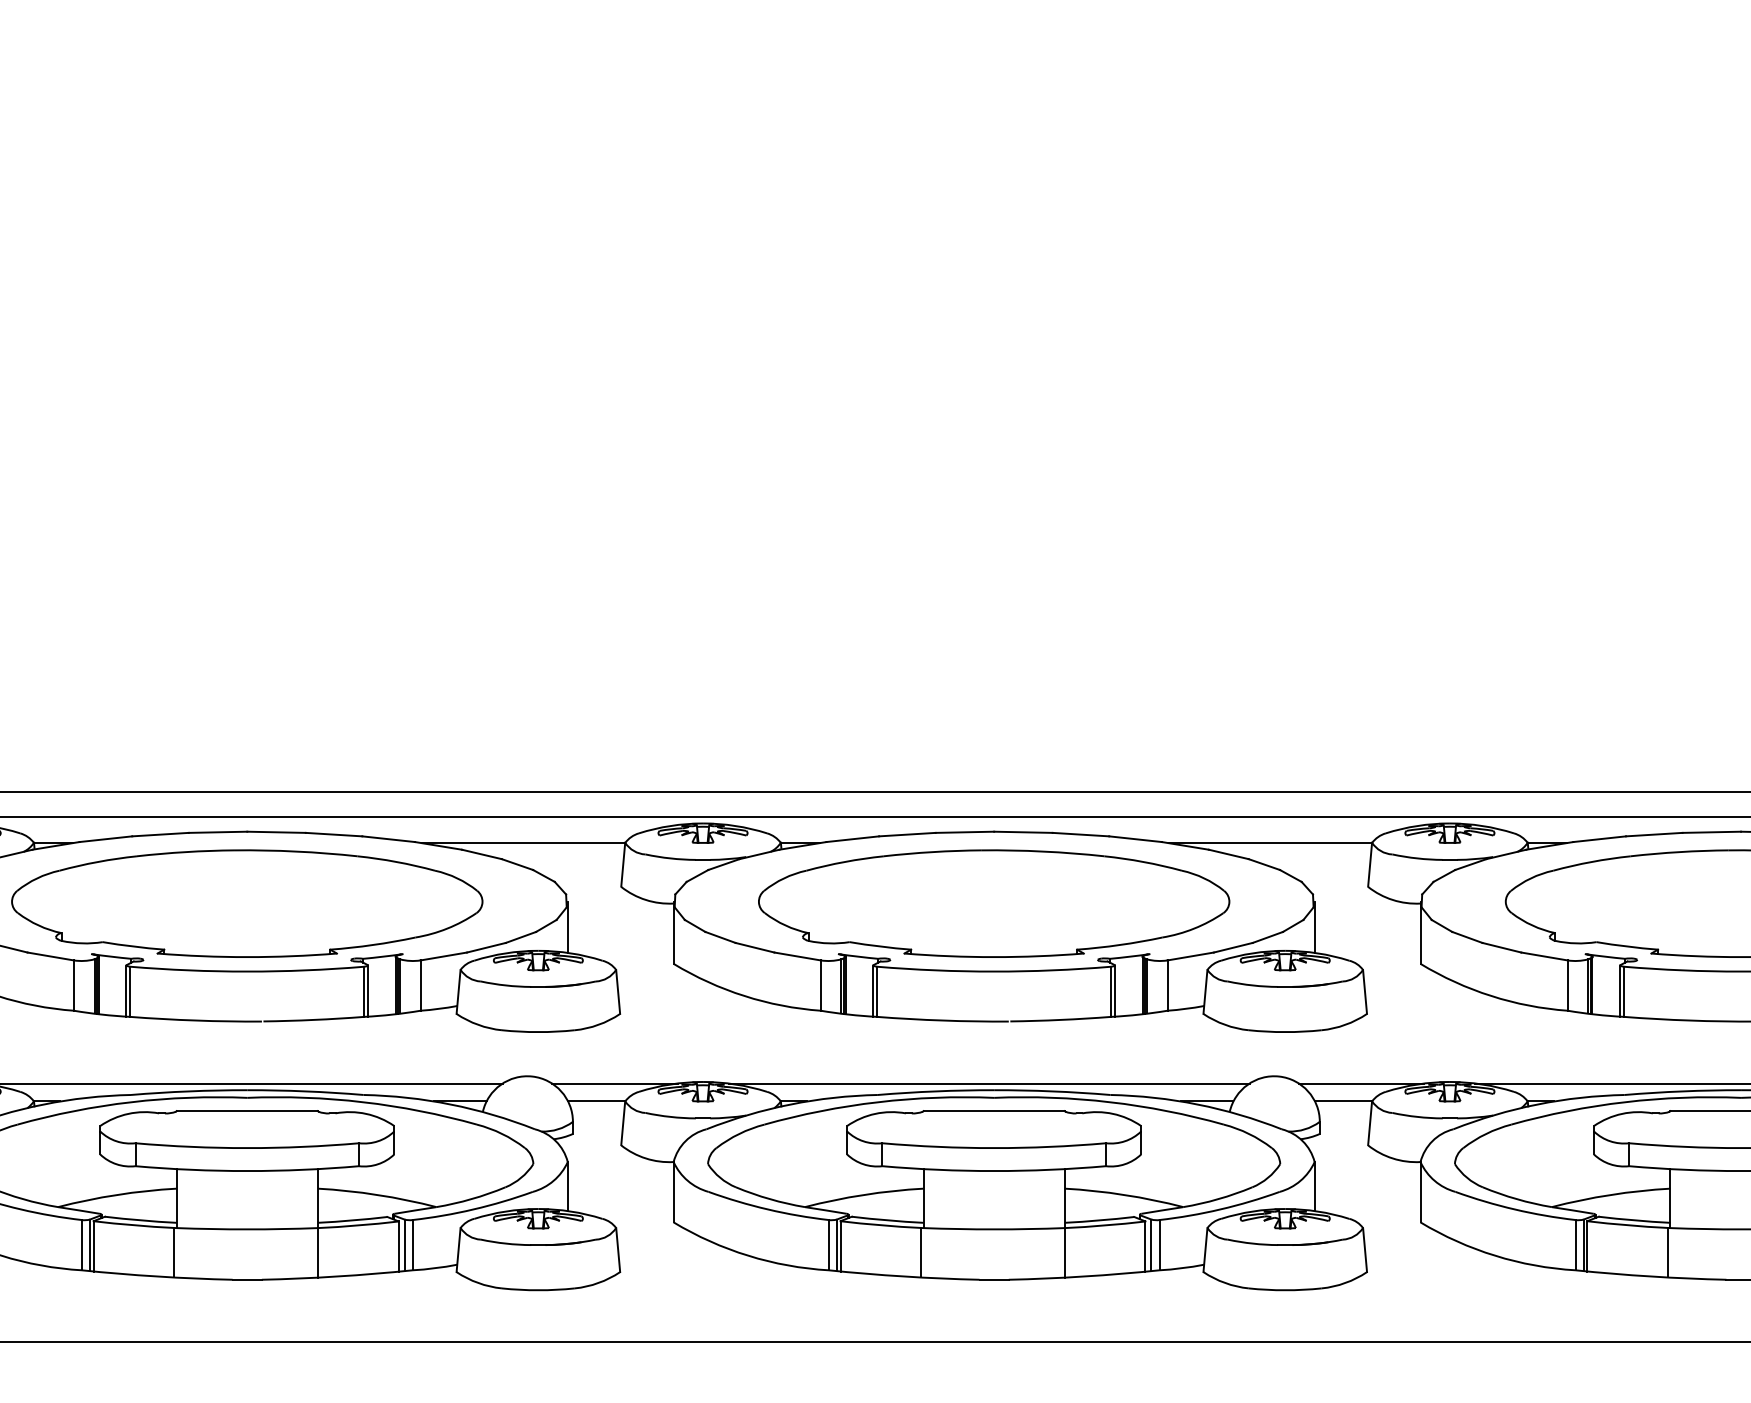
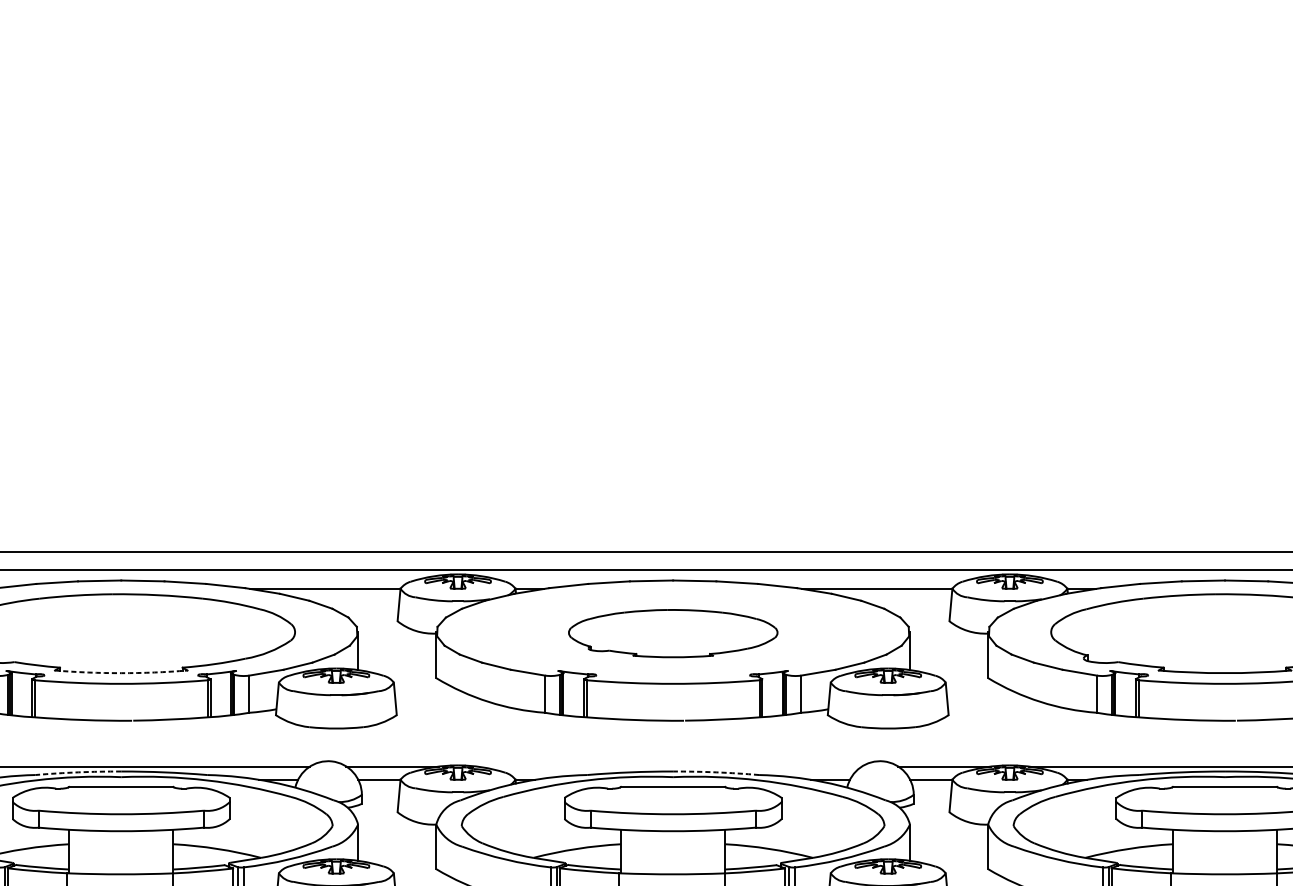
part: (994, 903) -> (673, 633), size x0.6
arc: (247, 957) -> (121, 673), solid -> dashed
line: (988, 1083) -> (668, 766), removed
arc: (189, 1091) -> (78, 772), solid -> dashed
arc: (1052, 1091) -> (716, 772), solid -> dashed

